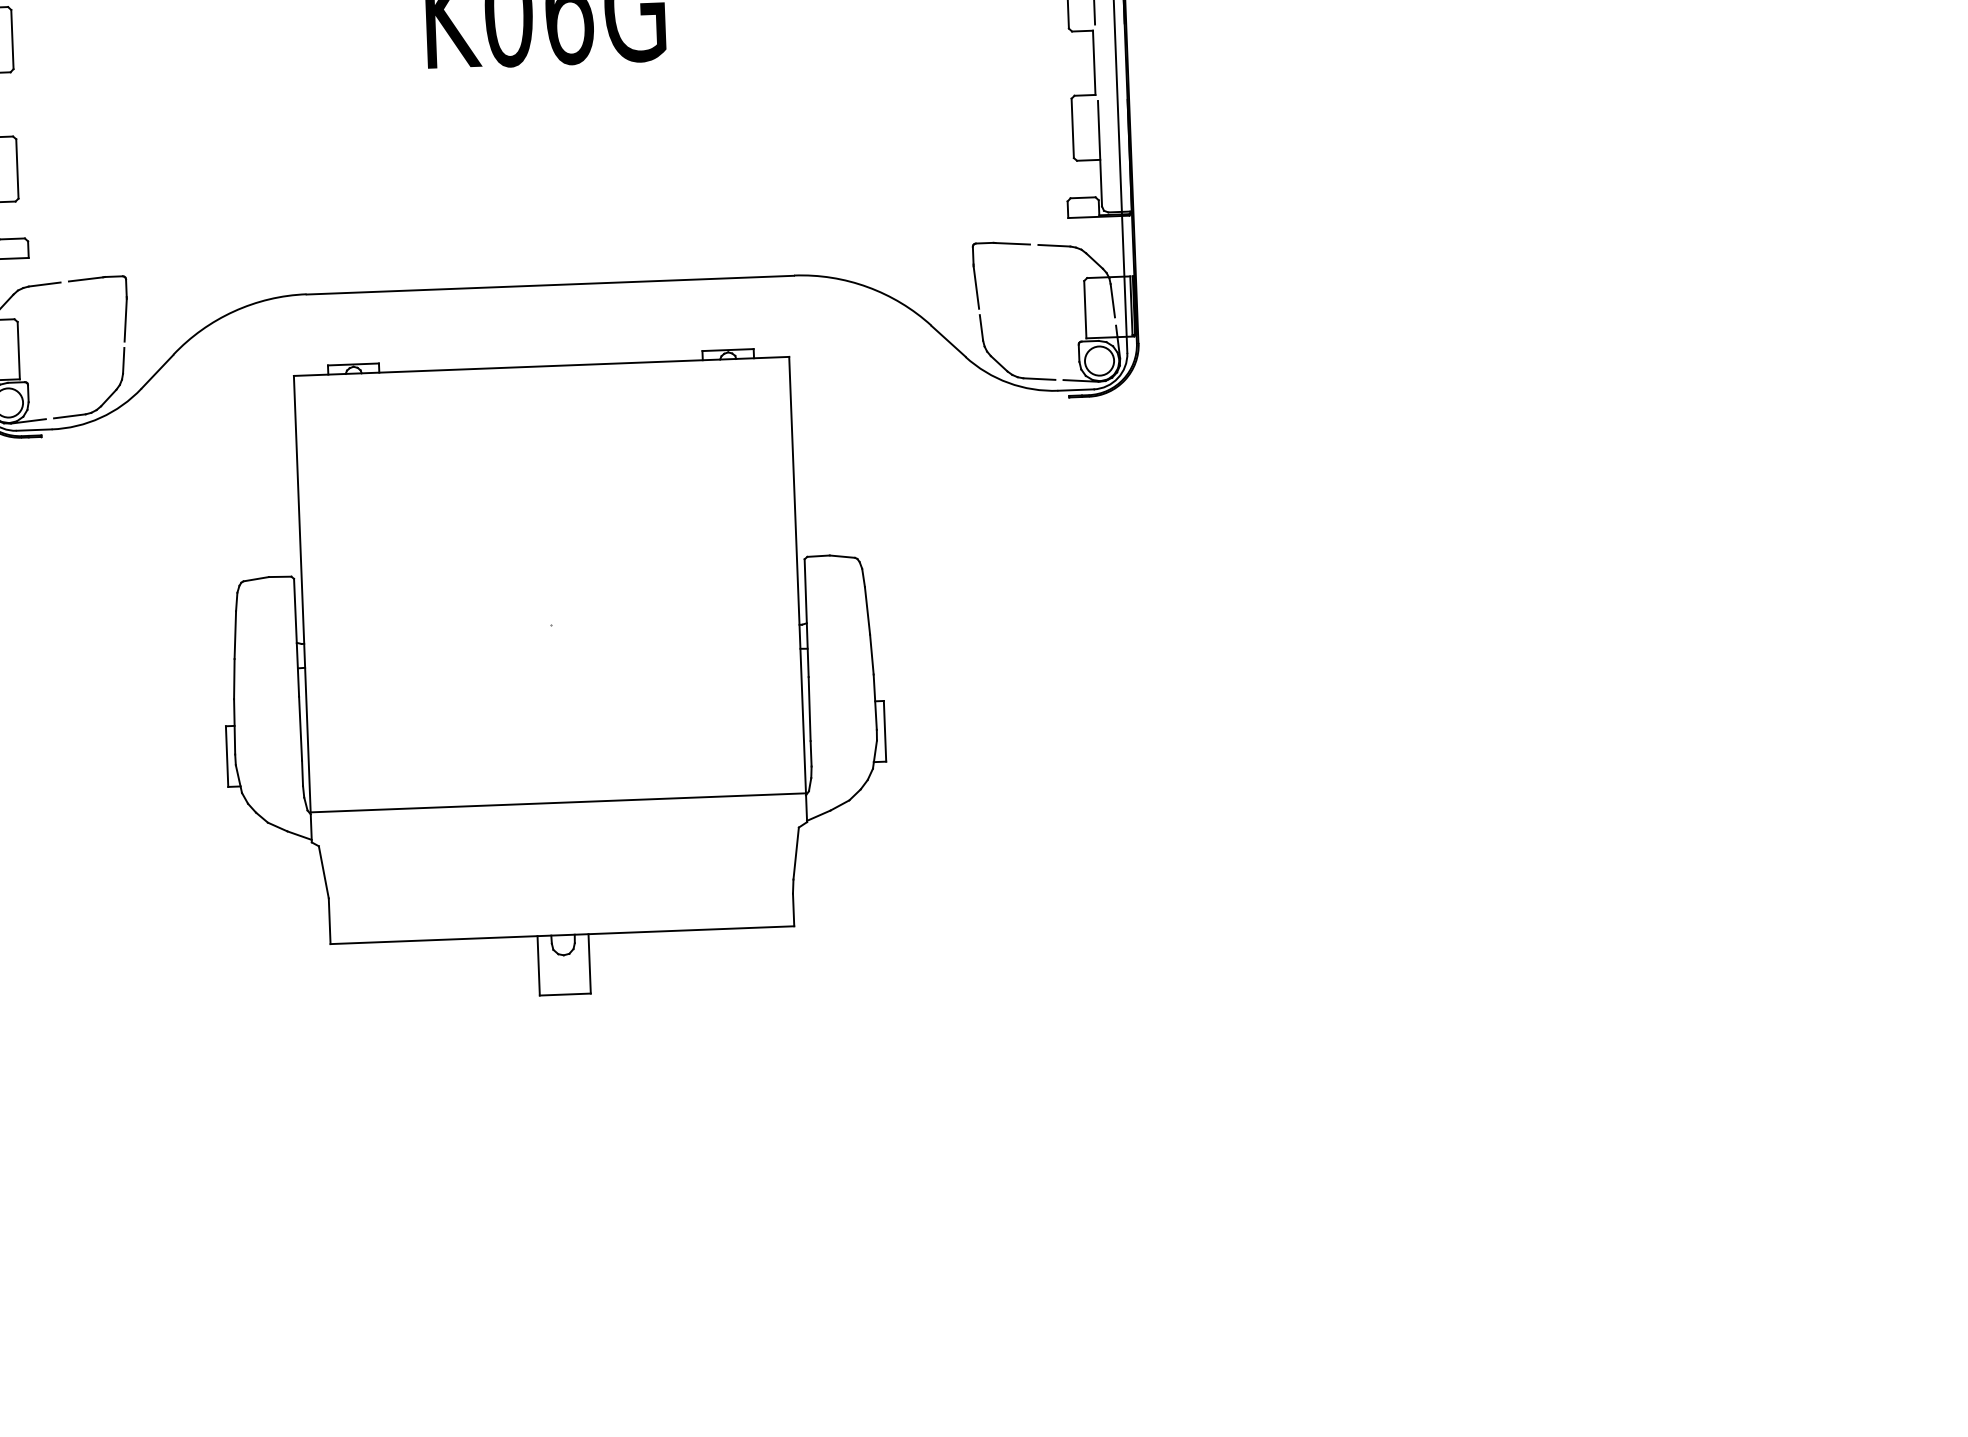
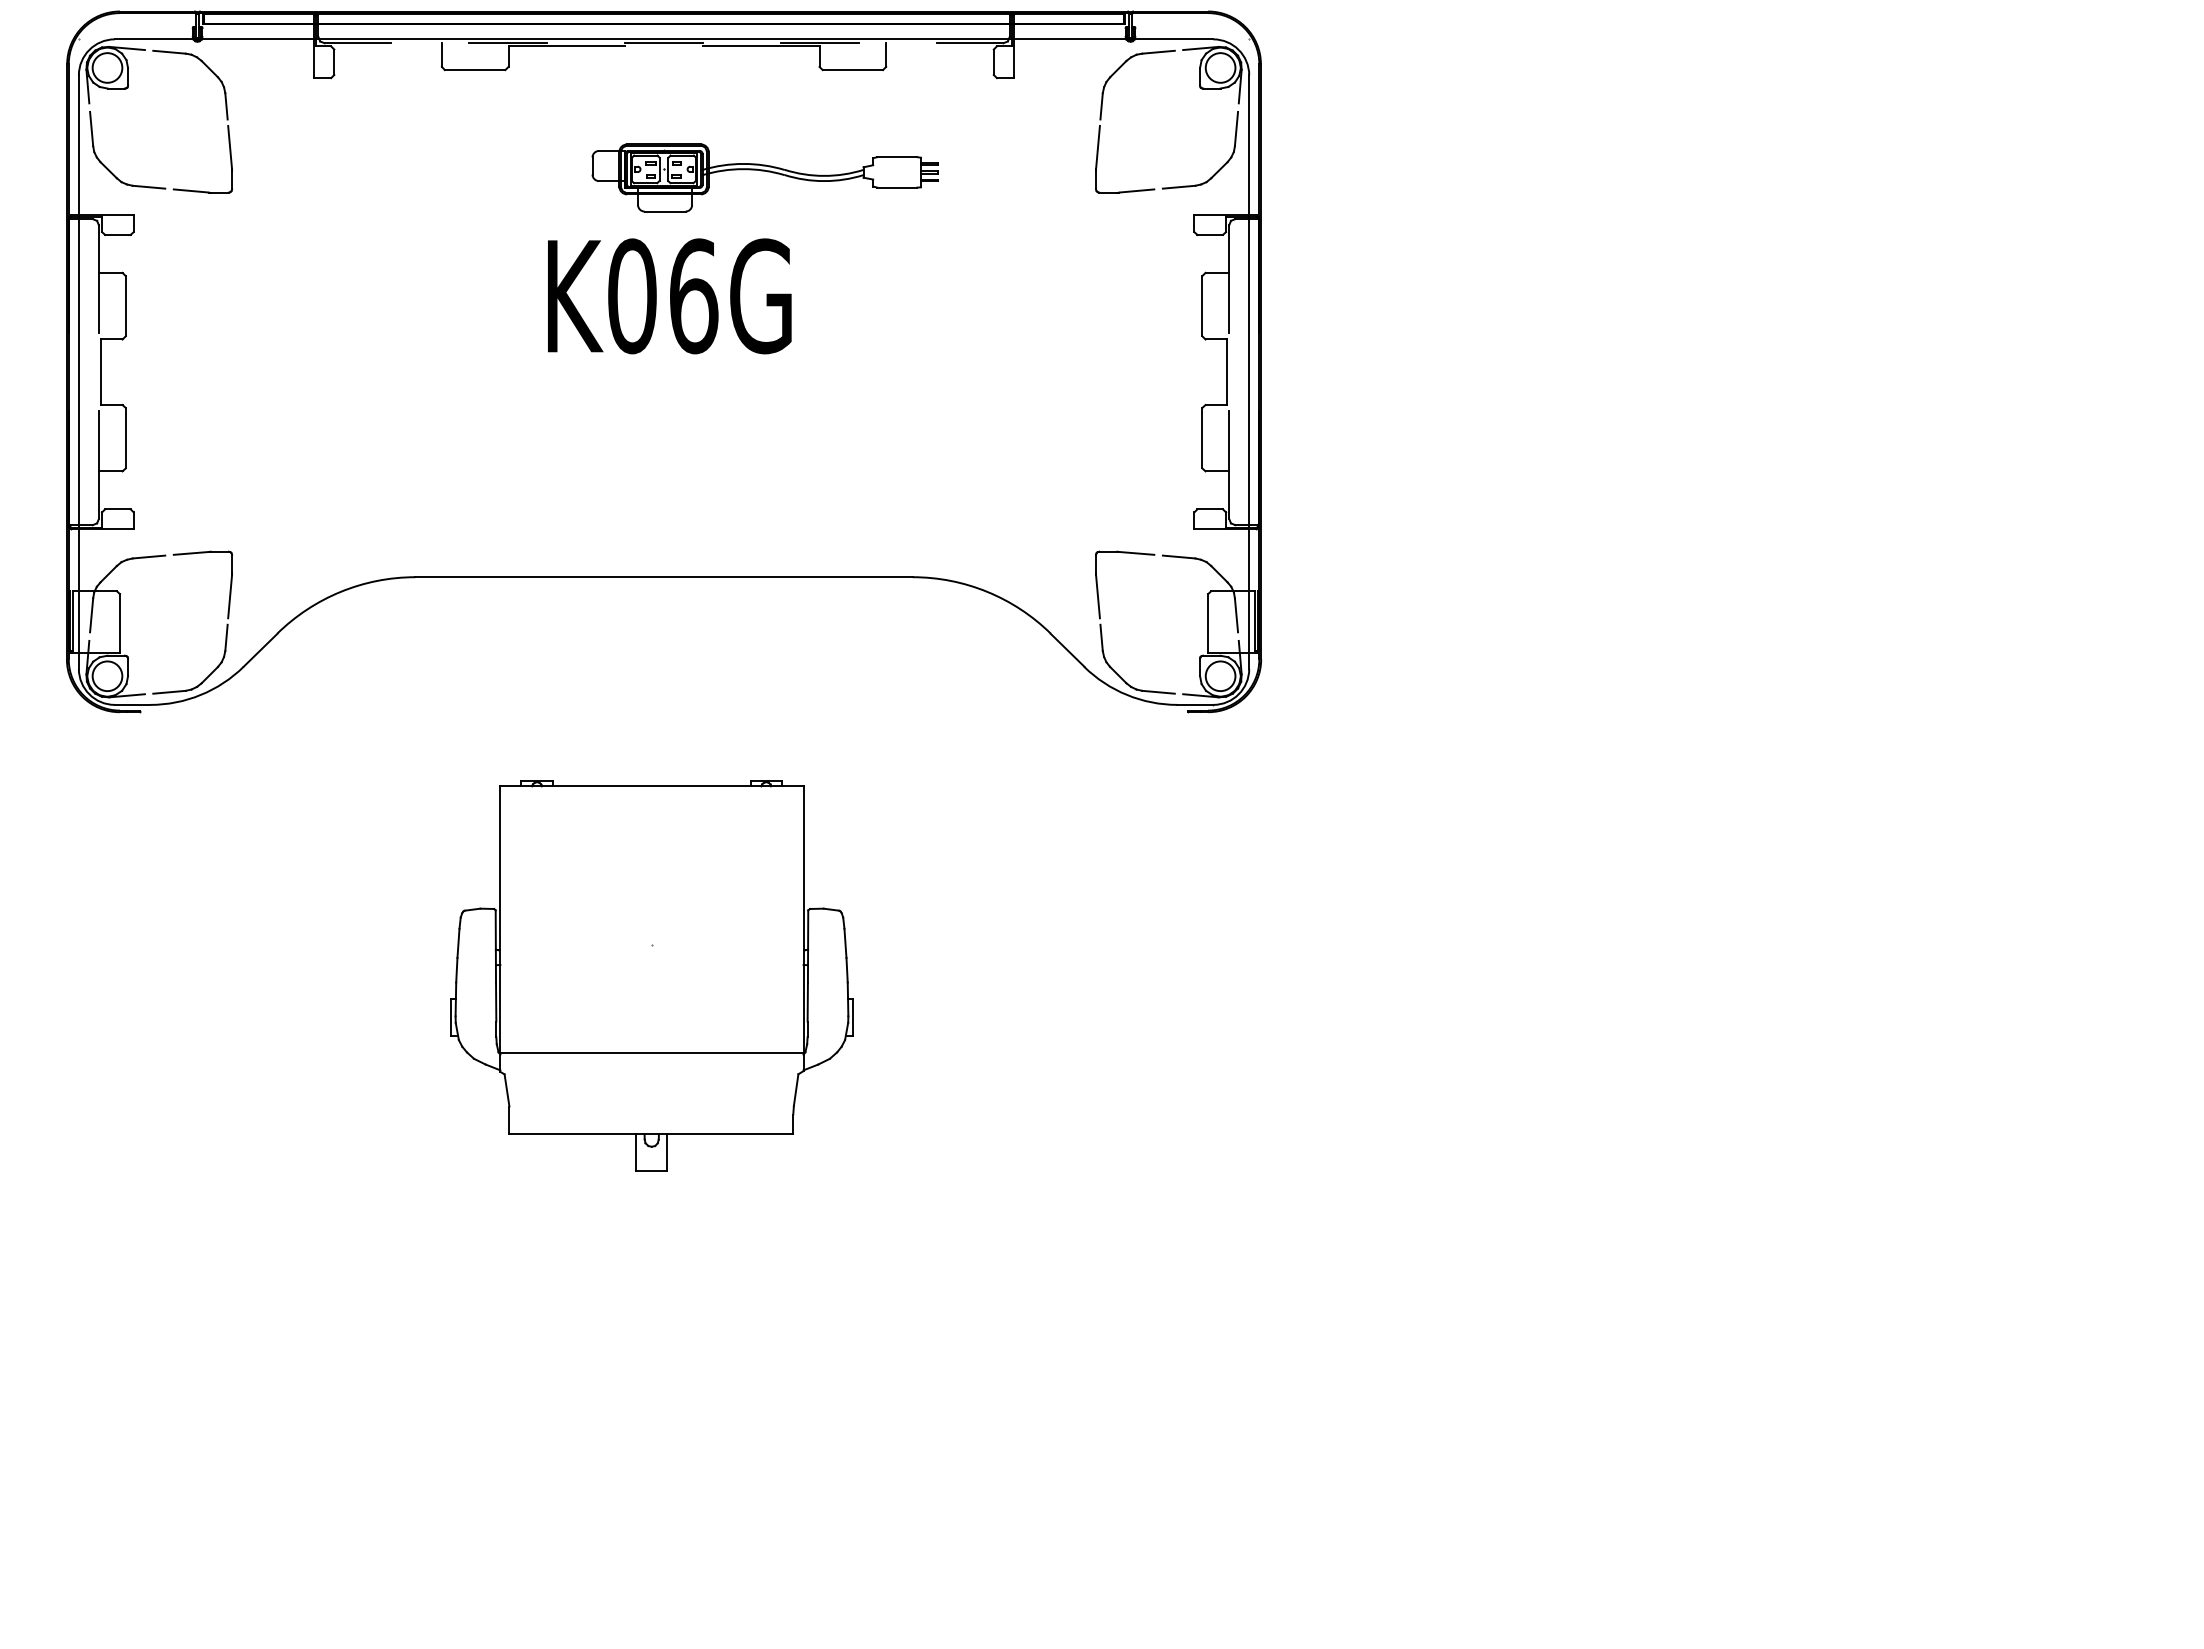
part: (552, 675) -> (651, 975), size x0.6

